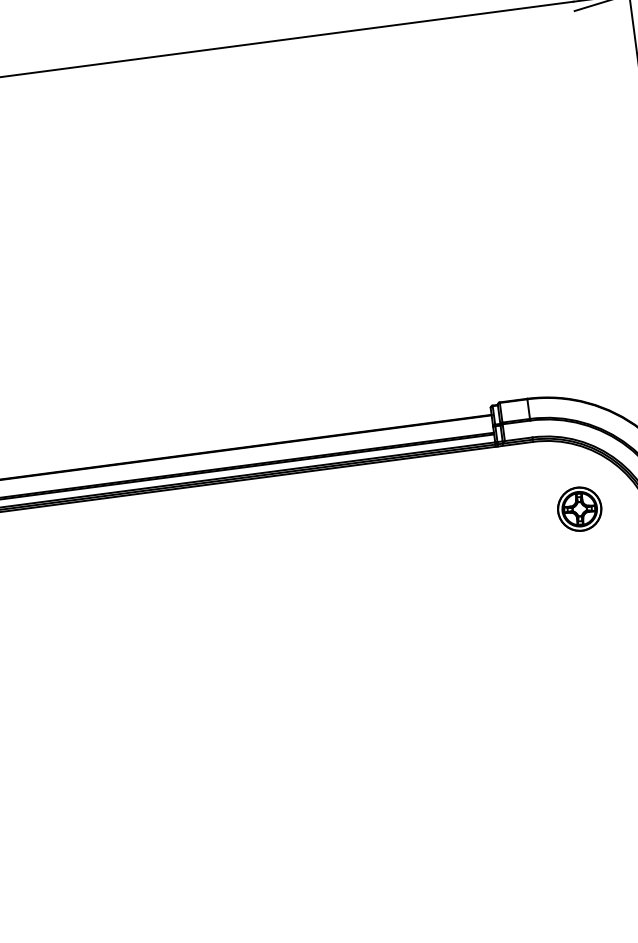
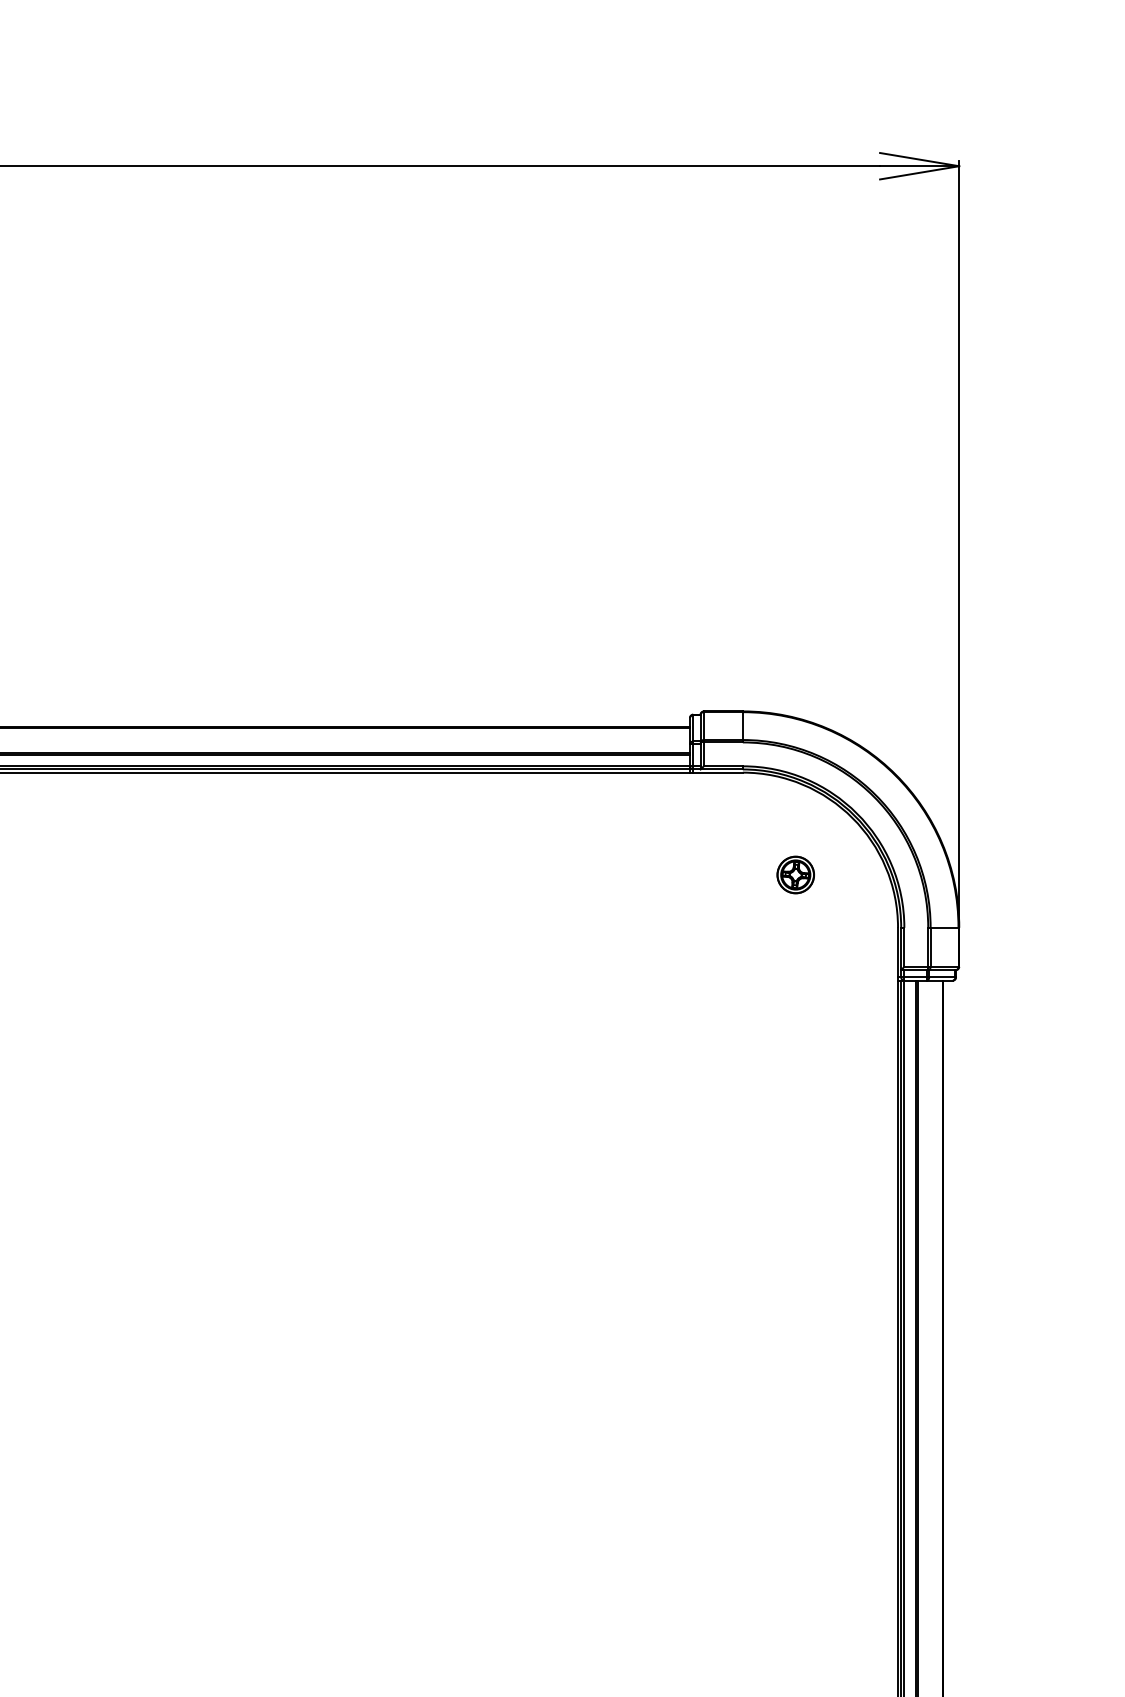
part: (579, 508) -> (795, 874), size x0.6

